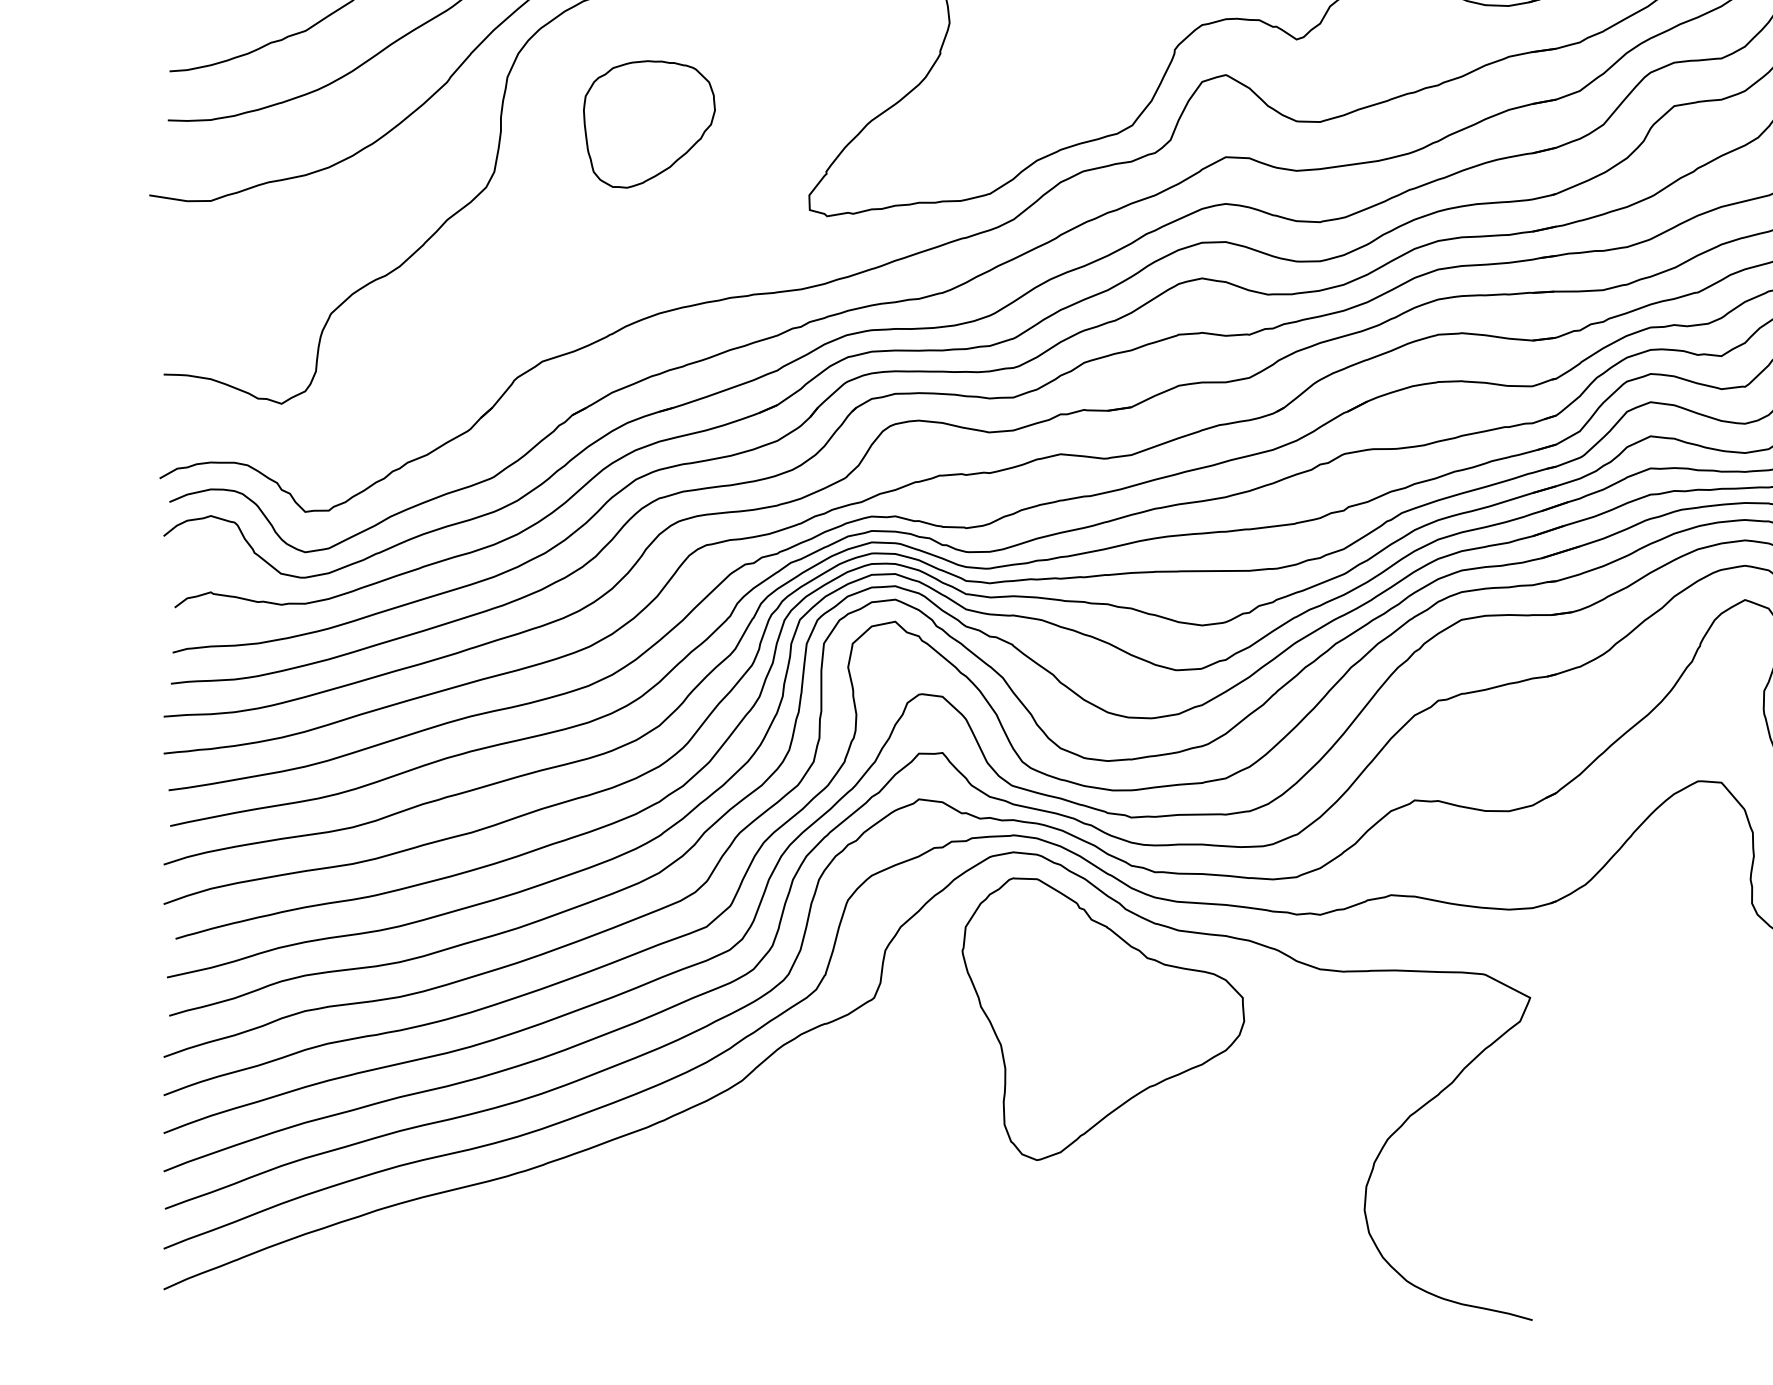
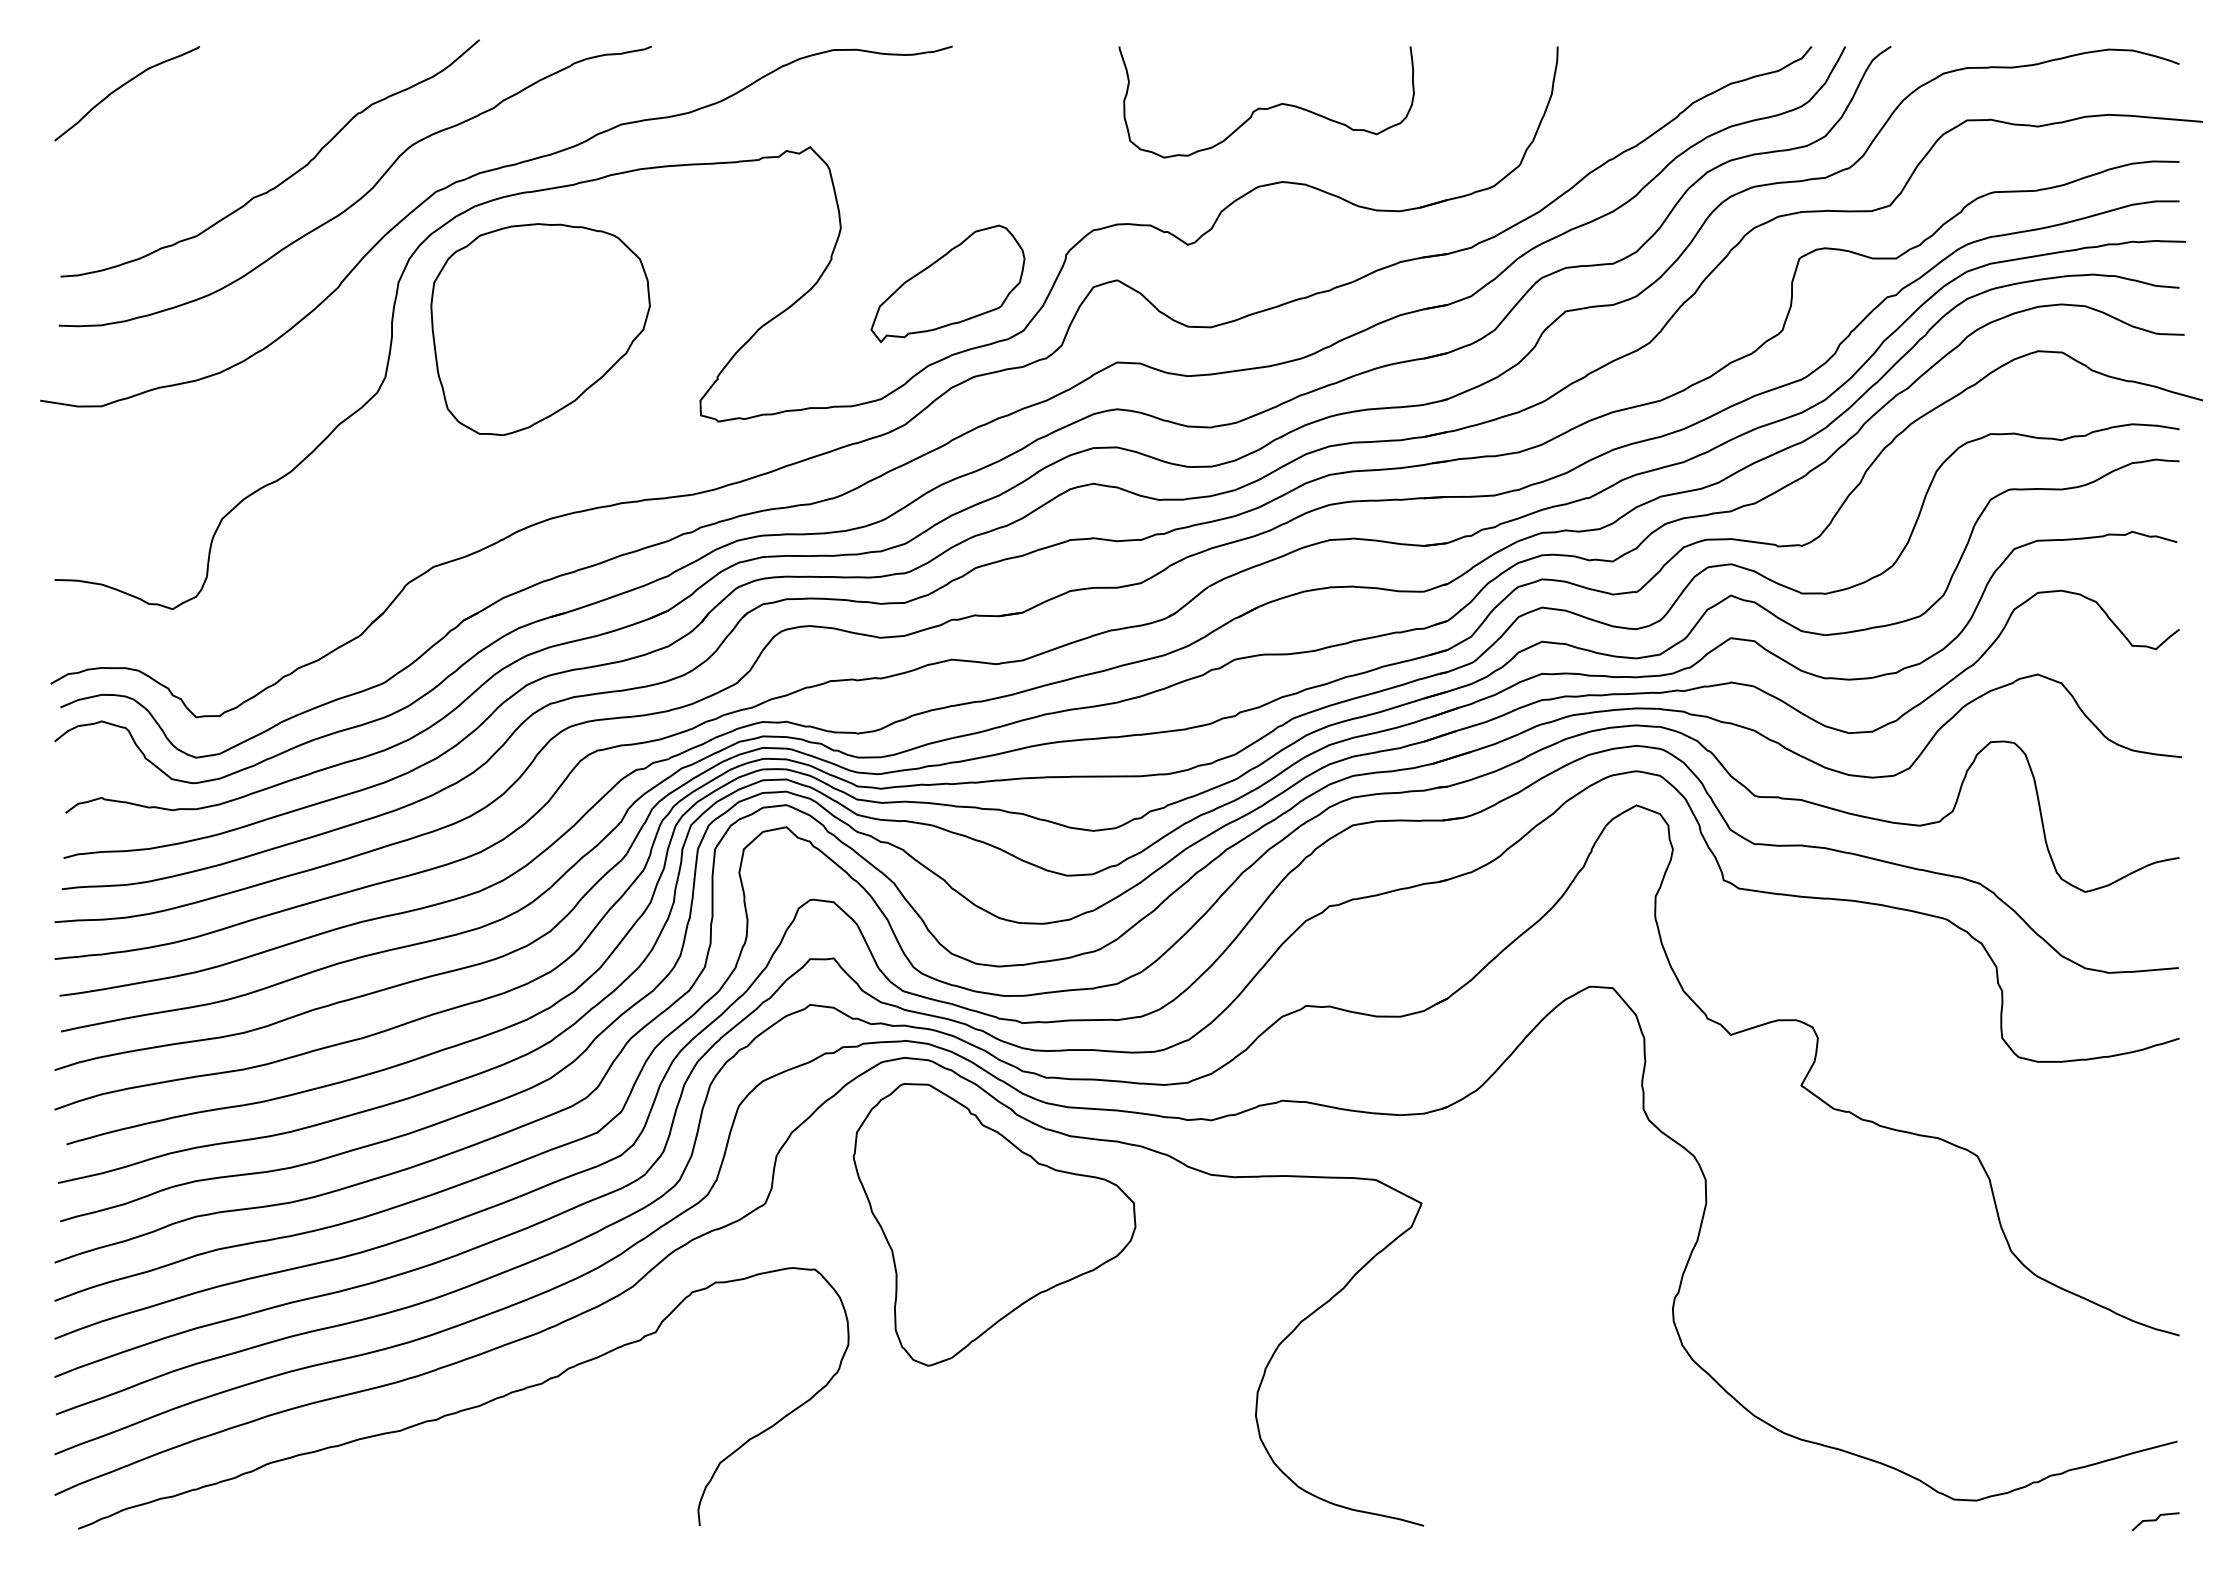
part: (1056, 78) -> (947, 283), added
part: (649, 124) -> (540, 329), size x1.67
curve: (574, 1202) -> (465, 1408), added

